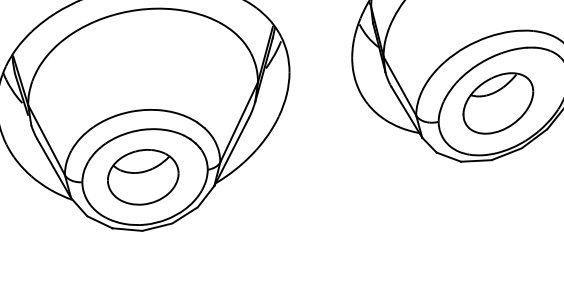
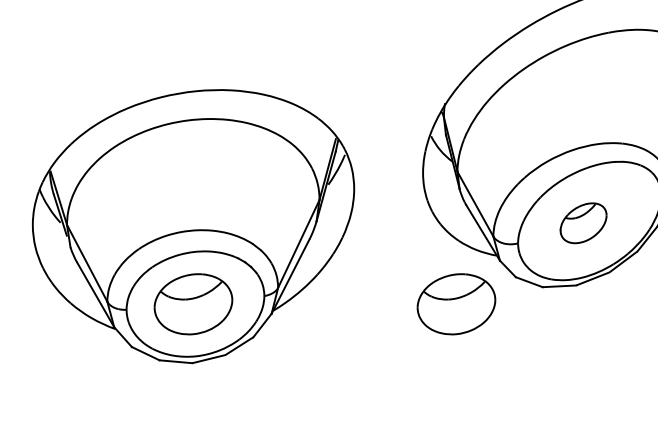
part: (498, 103) -> (583, 223), size x0.6
part: (382, 177) -> (456, 304), added

